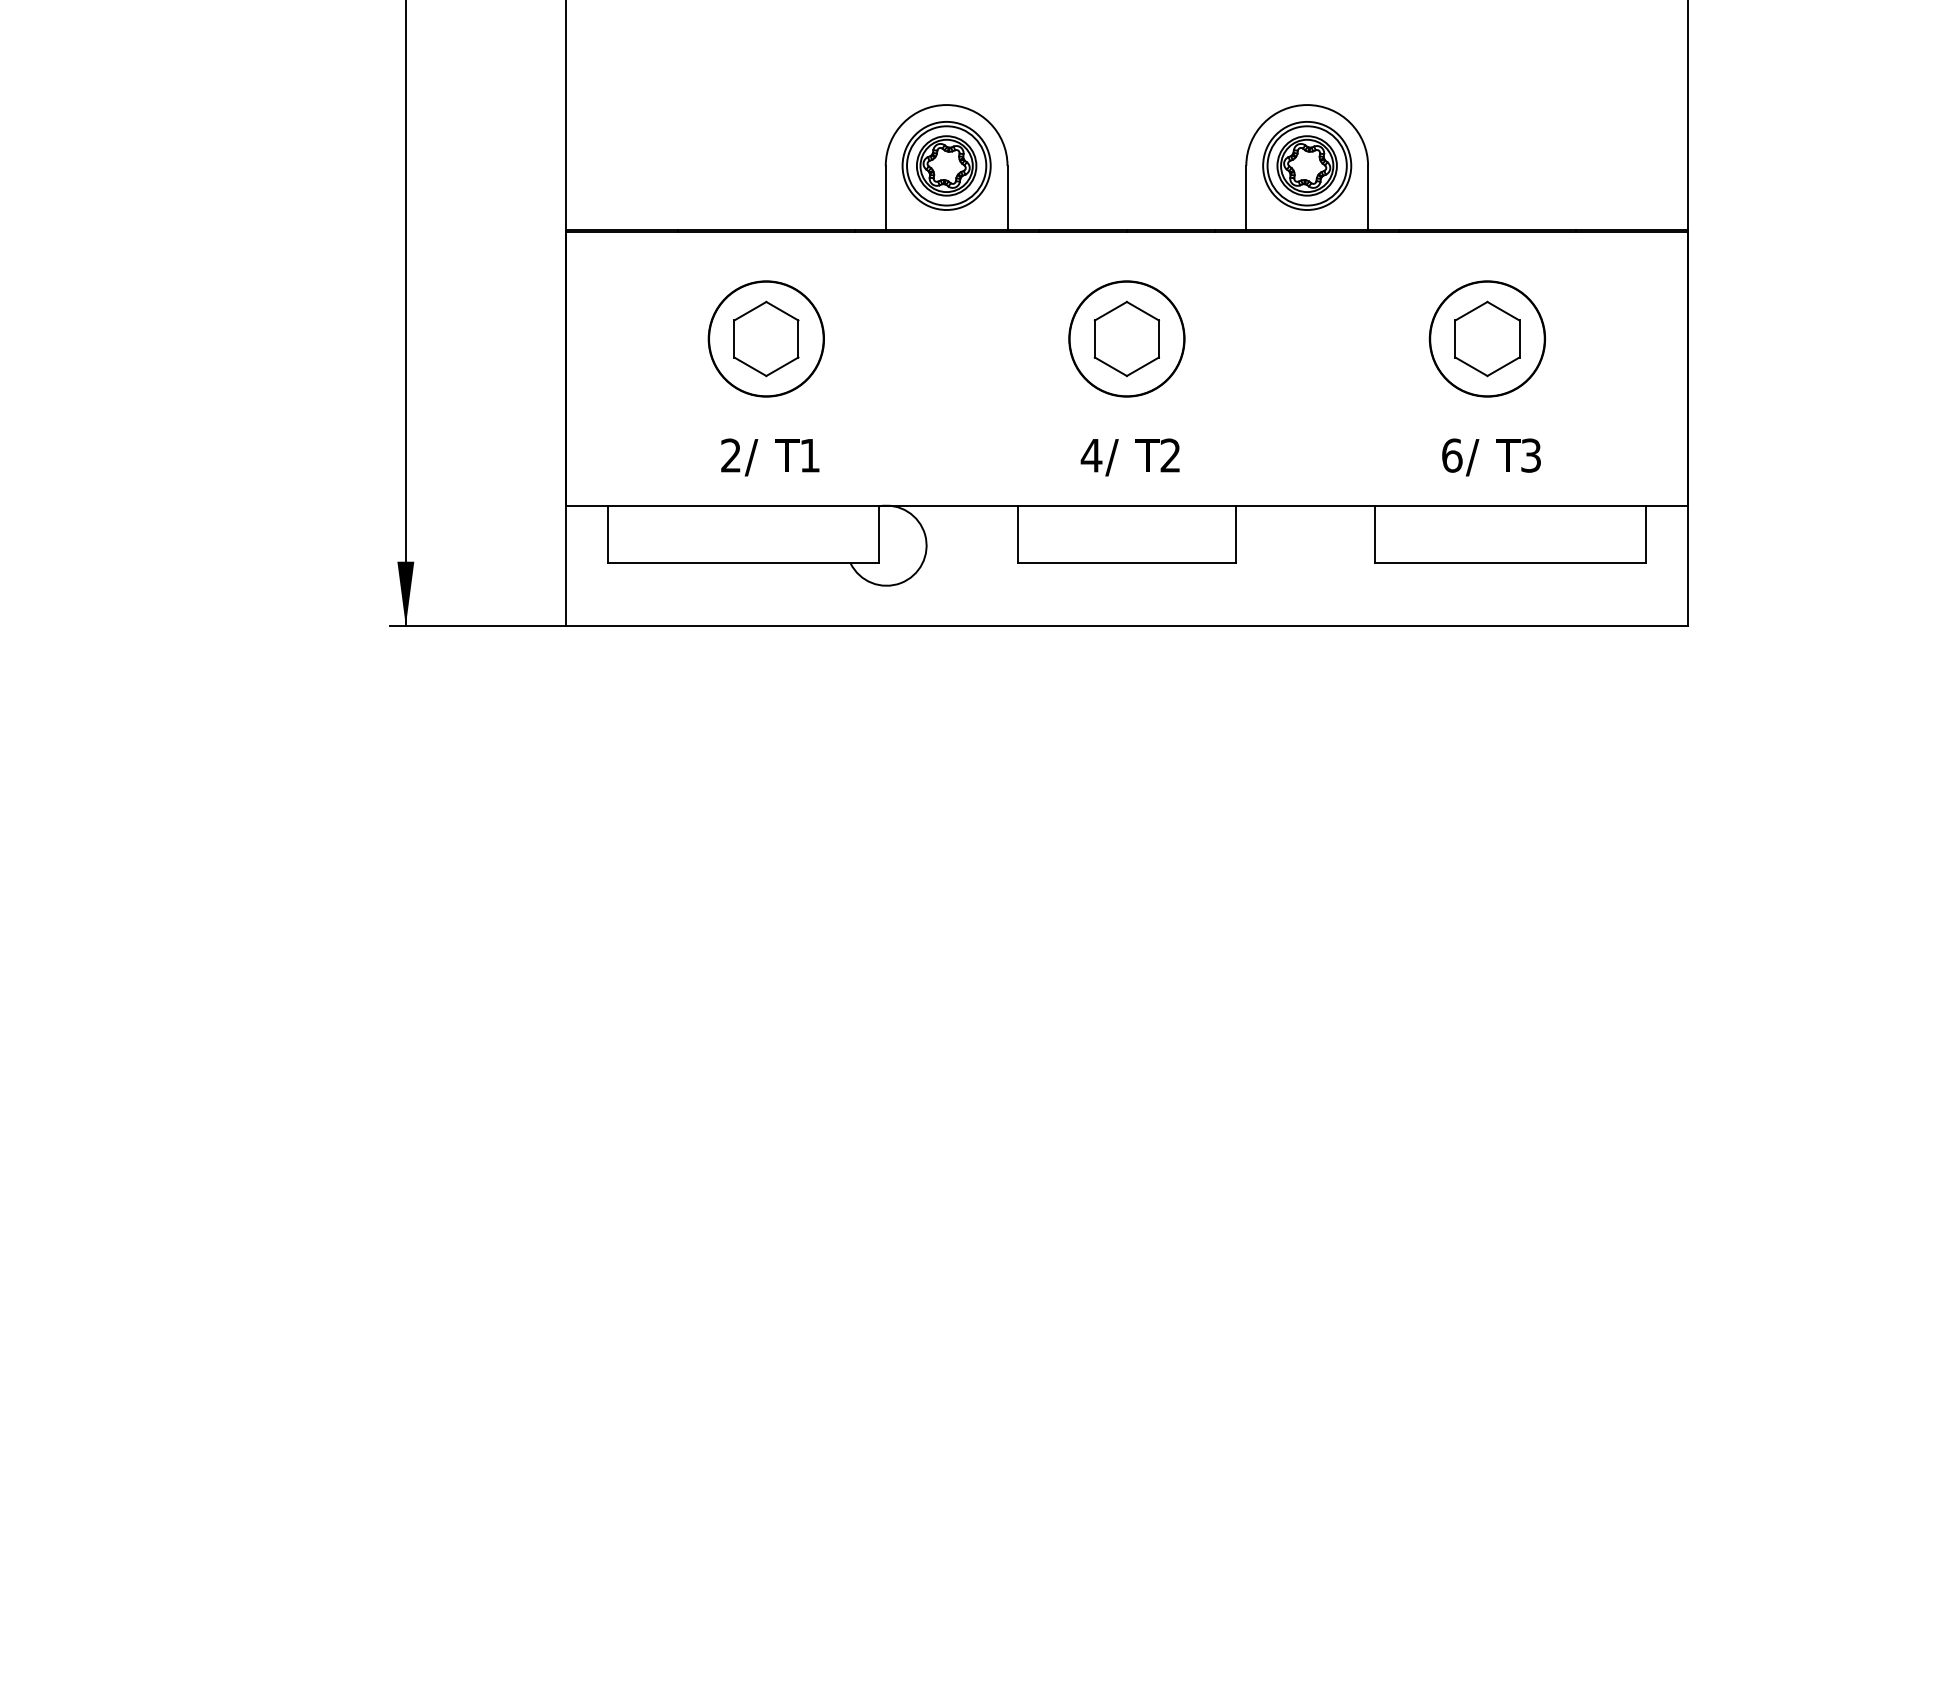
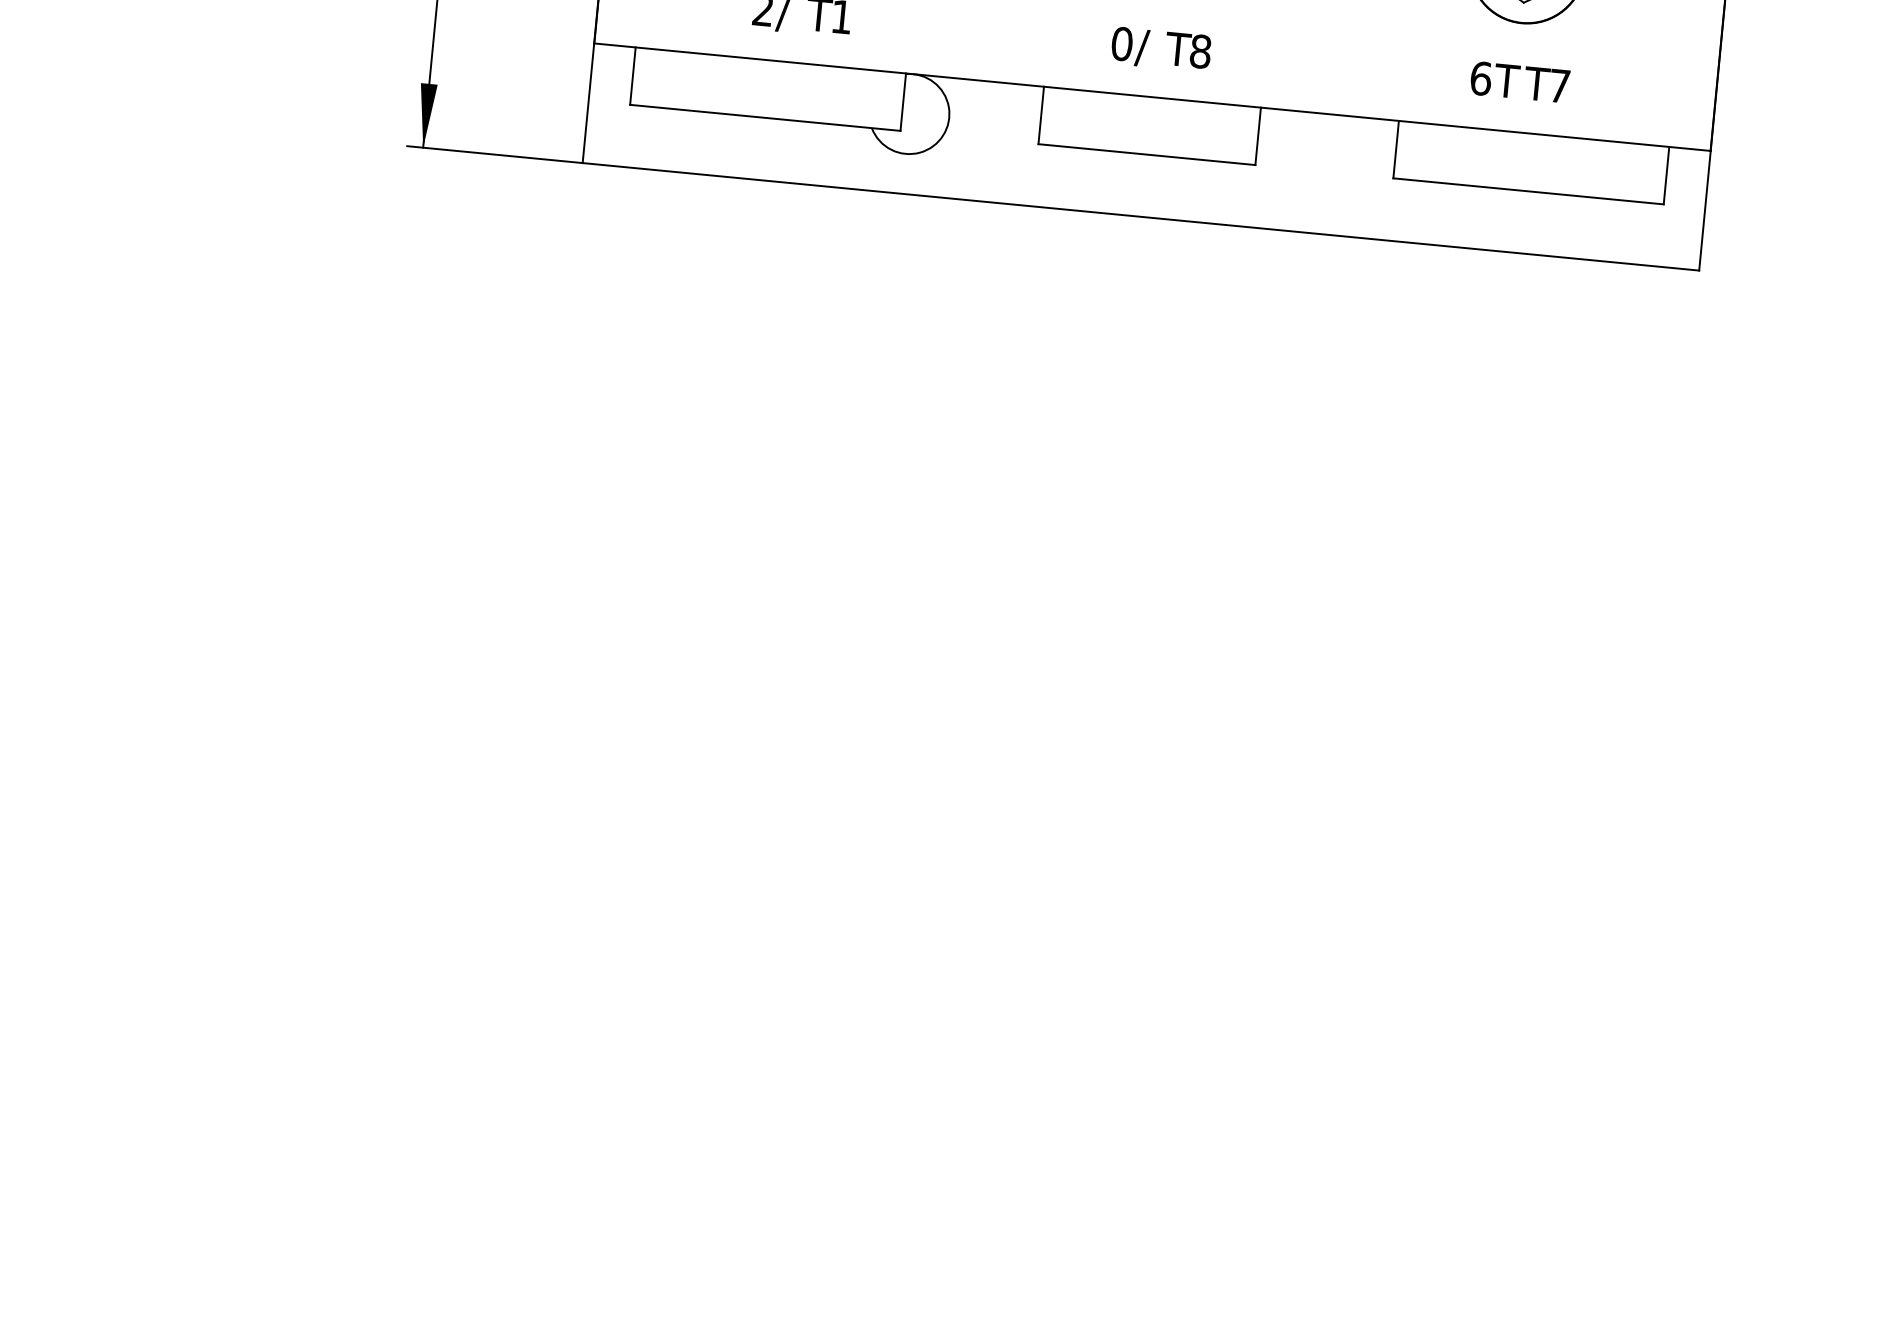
text: (1091, 455) -> (1122, 43), 4 -> 0
text: (1170, 455) -> (1200, 51), 2 -> 8
text: (1530, 455) -> (1558, 85), 3 -> 7
text: (1477, 457) -> (1506, 82), / -> T

